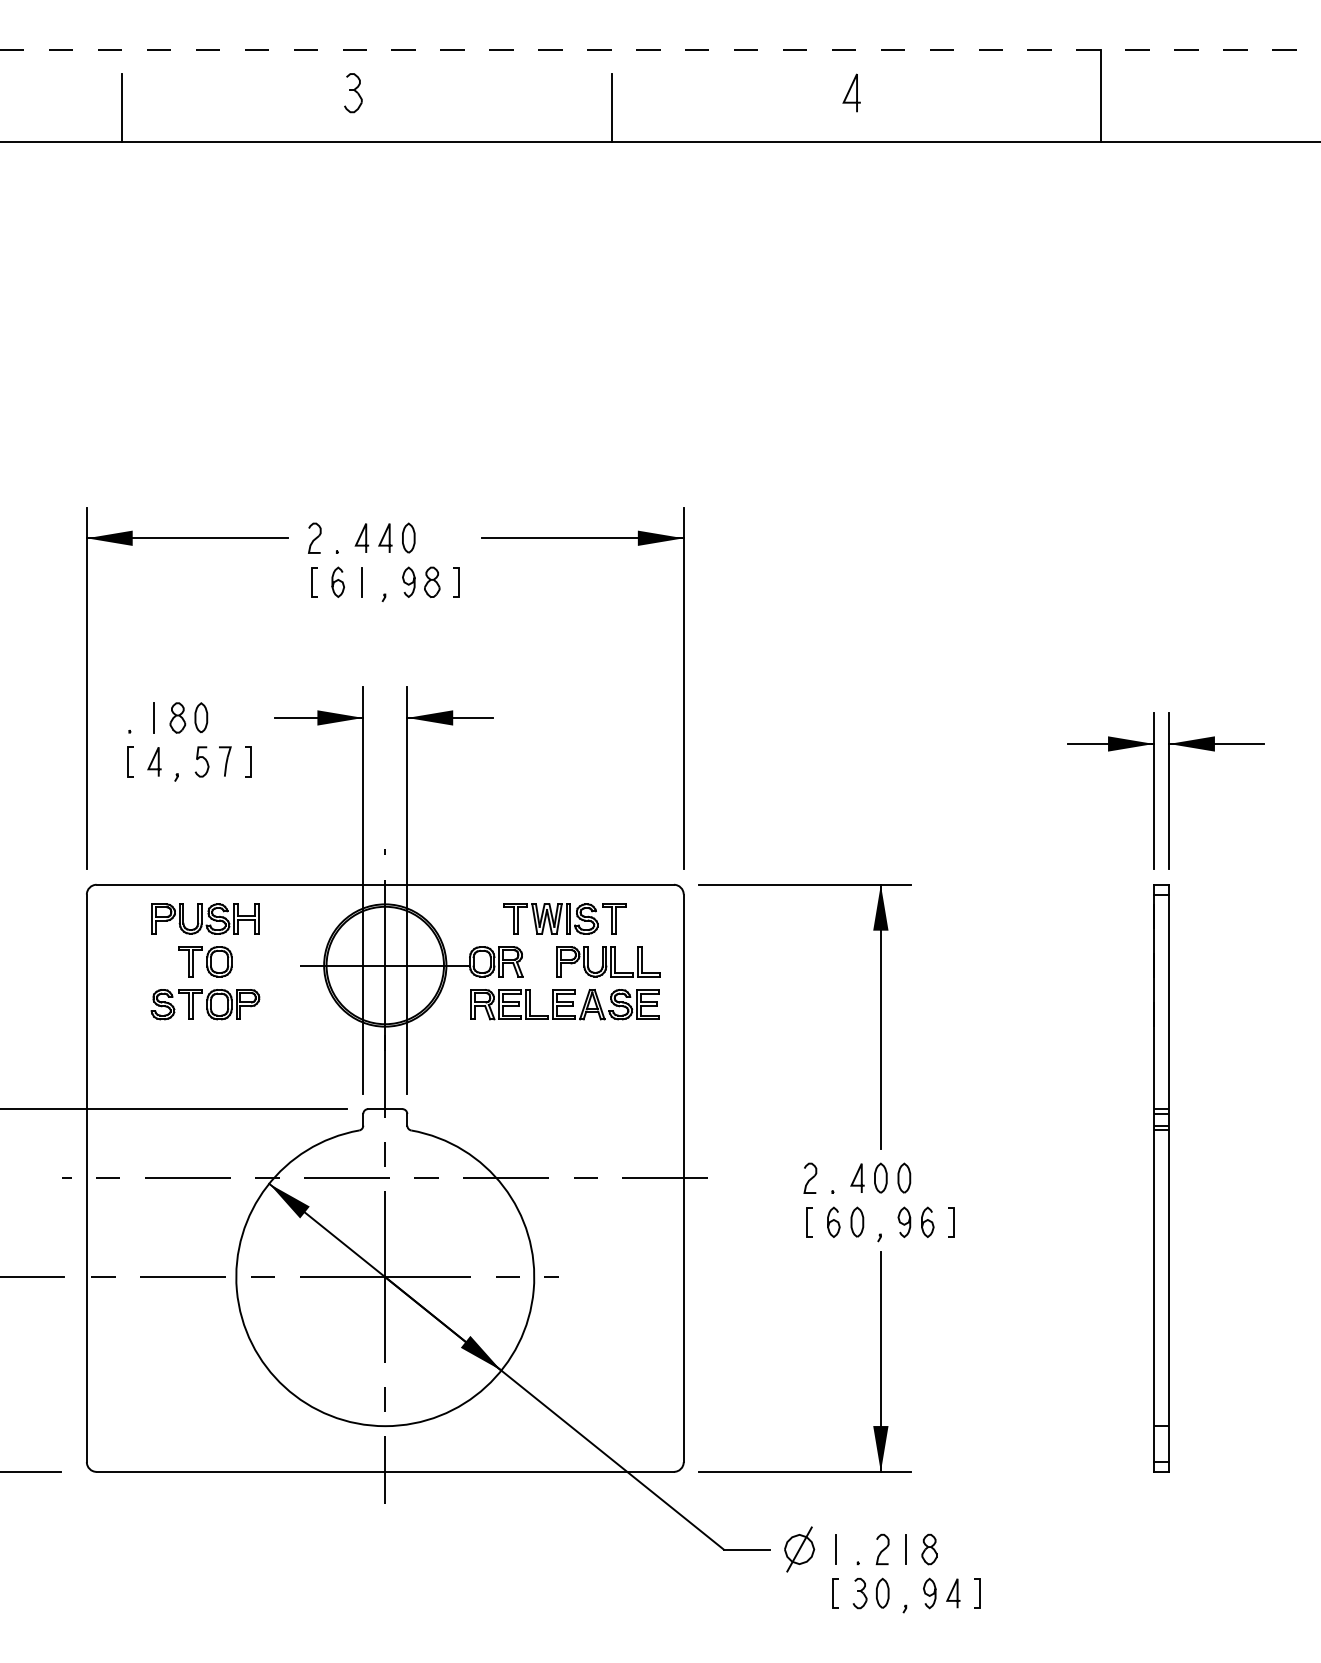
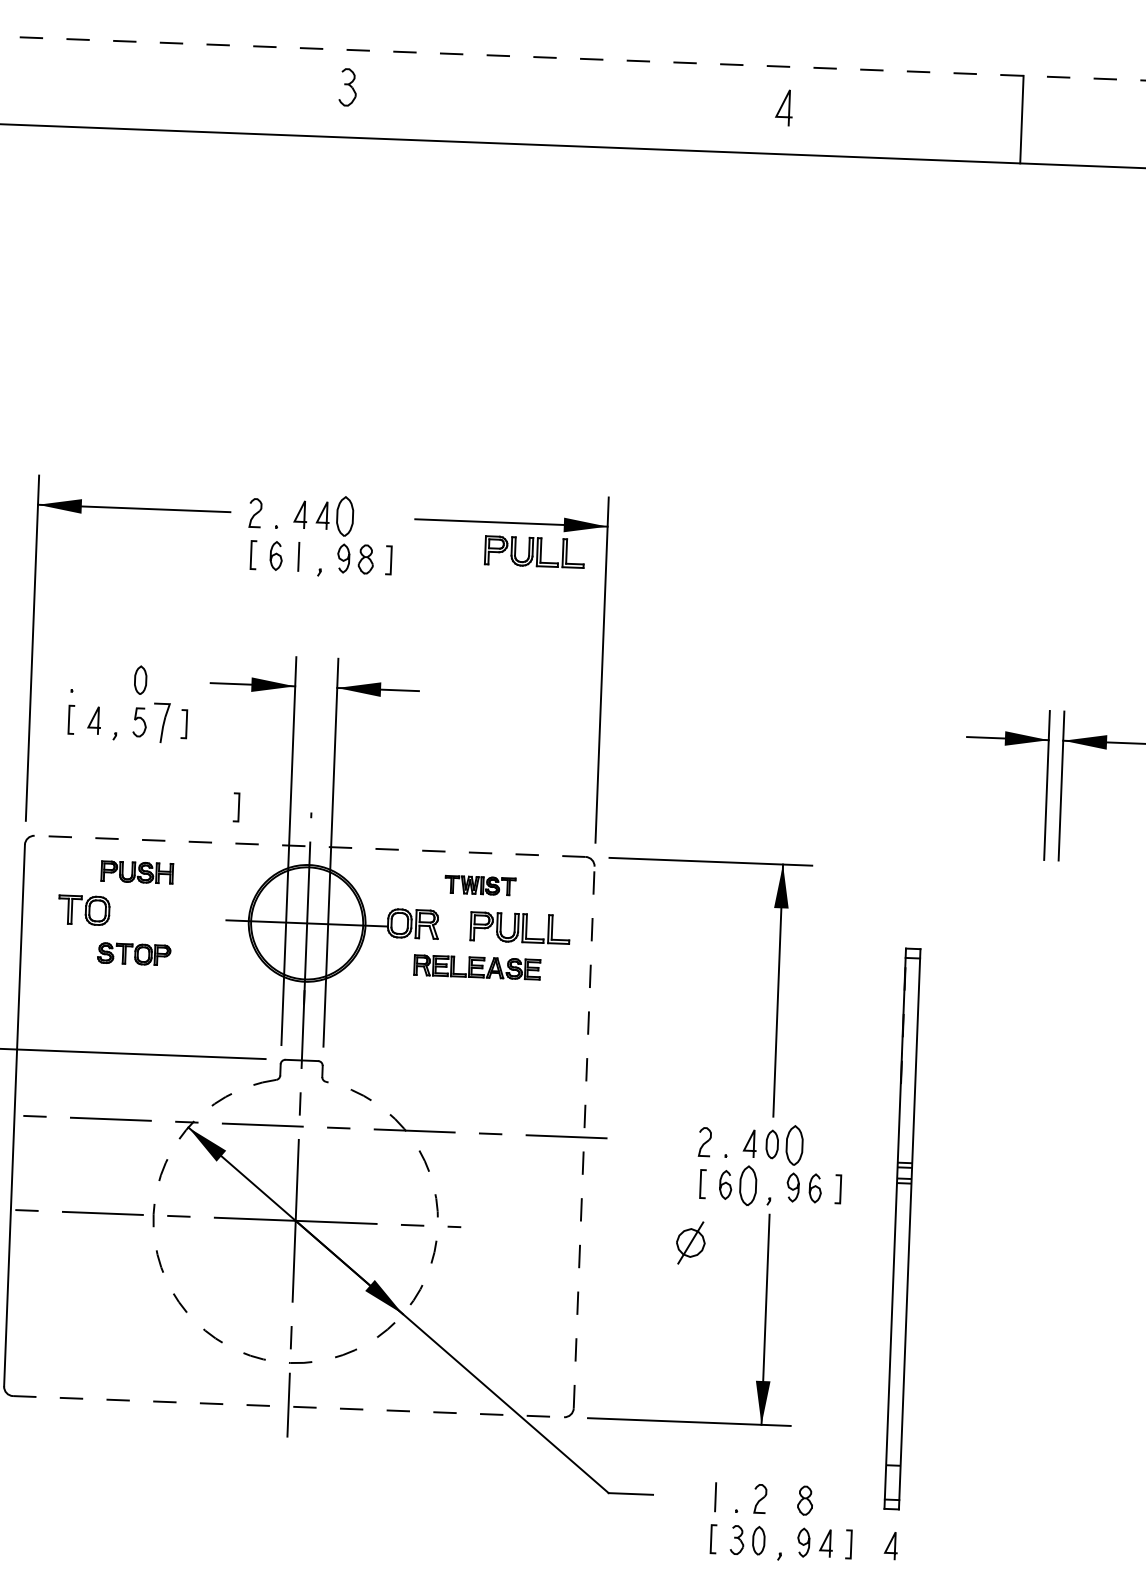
part: (353, 93) -> (348, 87), moved
line: (122, 107) -> (87, 94), removed
line: (611, 107) -> (554, 112), removed
part: (408, 537) -> (344, 515), size x1.4
part: (608, 567) -> (534, 551), added
line: (154, 717) -> (96, 678), removed
part: (177, 717) -> (117, 679), removed
part: (225, 761) -> (162, 722), size x1.4
line: (308, 846) -> (238, 807), added
line: (385, 884) -> (310, 846), solid -> dashed
part: (205, 918) -> (137, 871), size x0.7
part: (564, 918) -> (479, 885), size x0.6
part: (205, 961) -> (84, 910), moved
part: (205, 1004) -> (134, 954), size x0.7
part: (564, 1004) -> (476, 967), size x0.7
part: (904, 1177) -> (794, 1144), size x1.4
line: (683, 1178) -> (583, 1137), solid -> dashed
part: (1161, 1178) -> (902, 1229), moved
part: (857, 1221) -> (748, 1185), size x1.4
arc: (385, 1426) -> (290, 1363), solid -> dashed
line: (385, 1471) -> (288, 1406), solid -> dashed
part: (799, 1549) -> (690, 1243), moved
line: (906, 1549) -> (783, 1499), removed
line: (1020, 1592) -> (890, 1545), added

